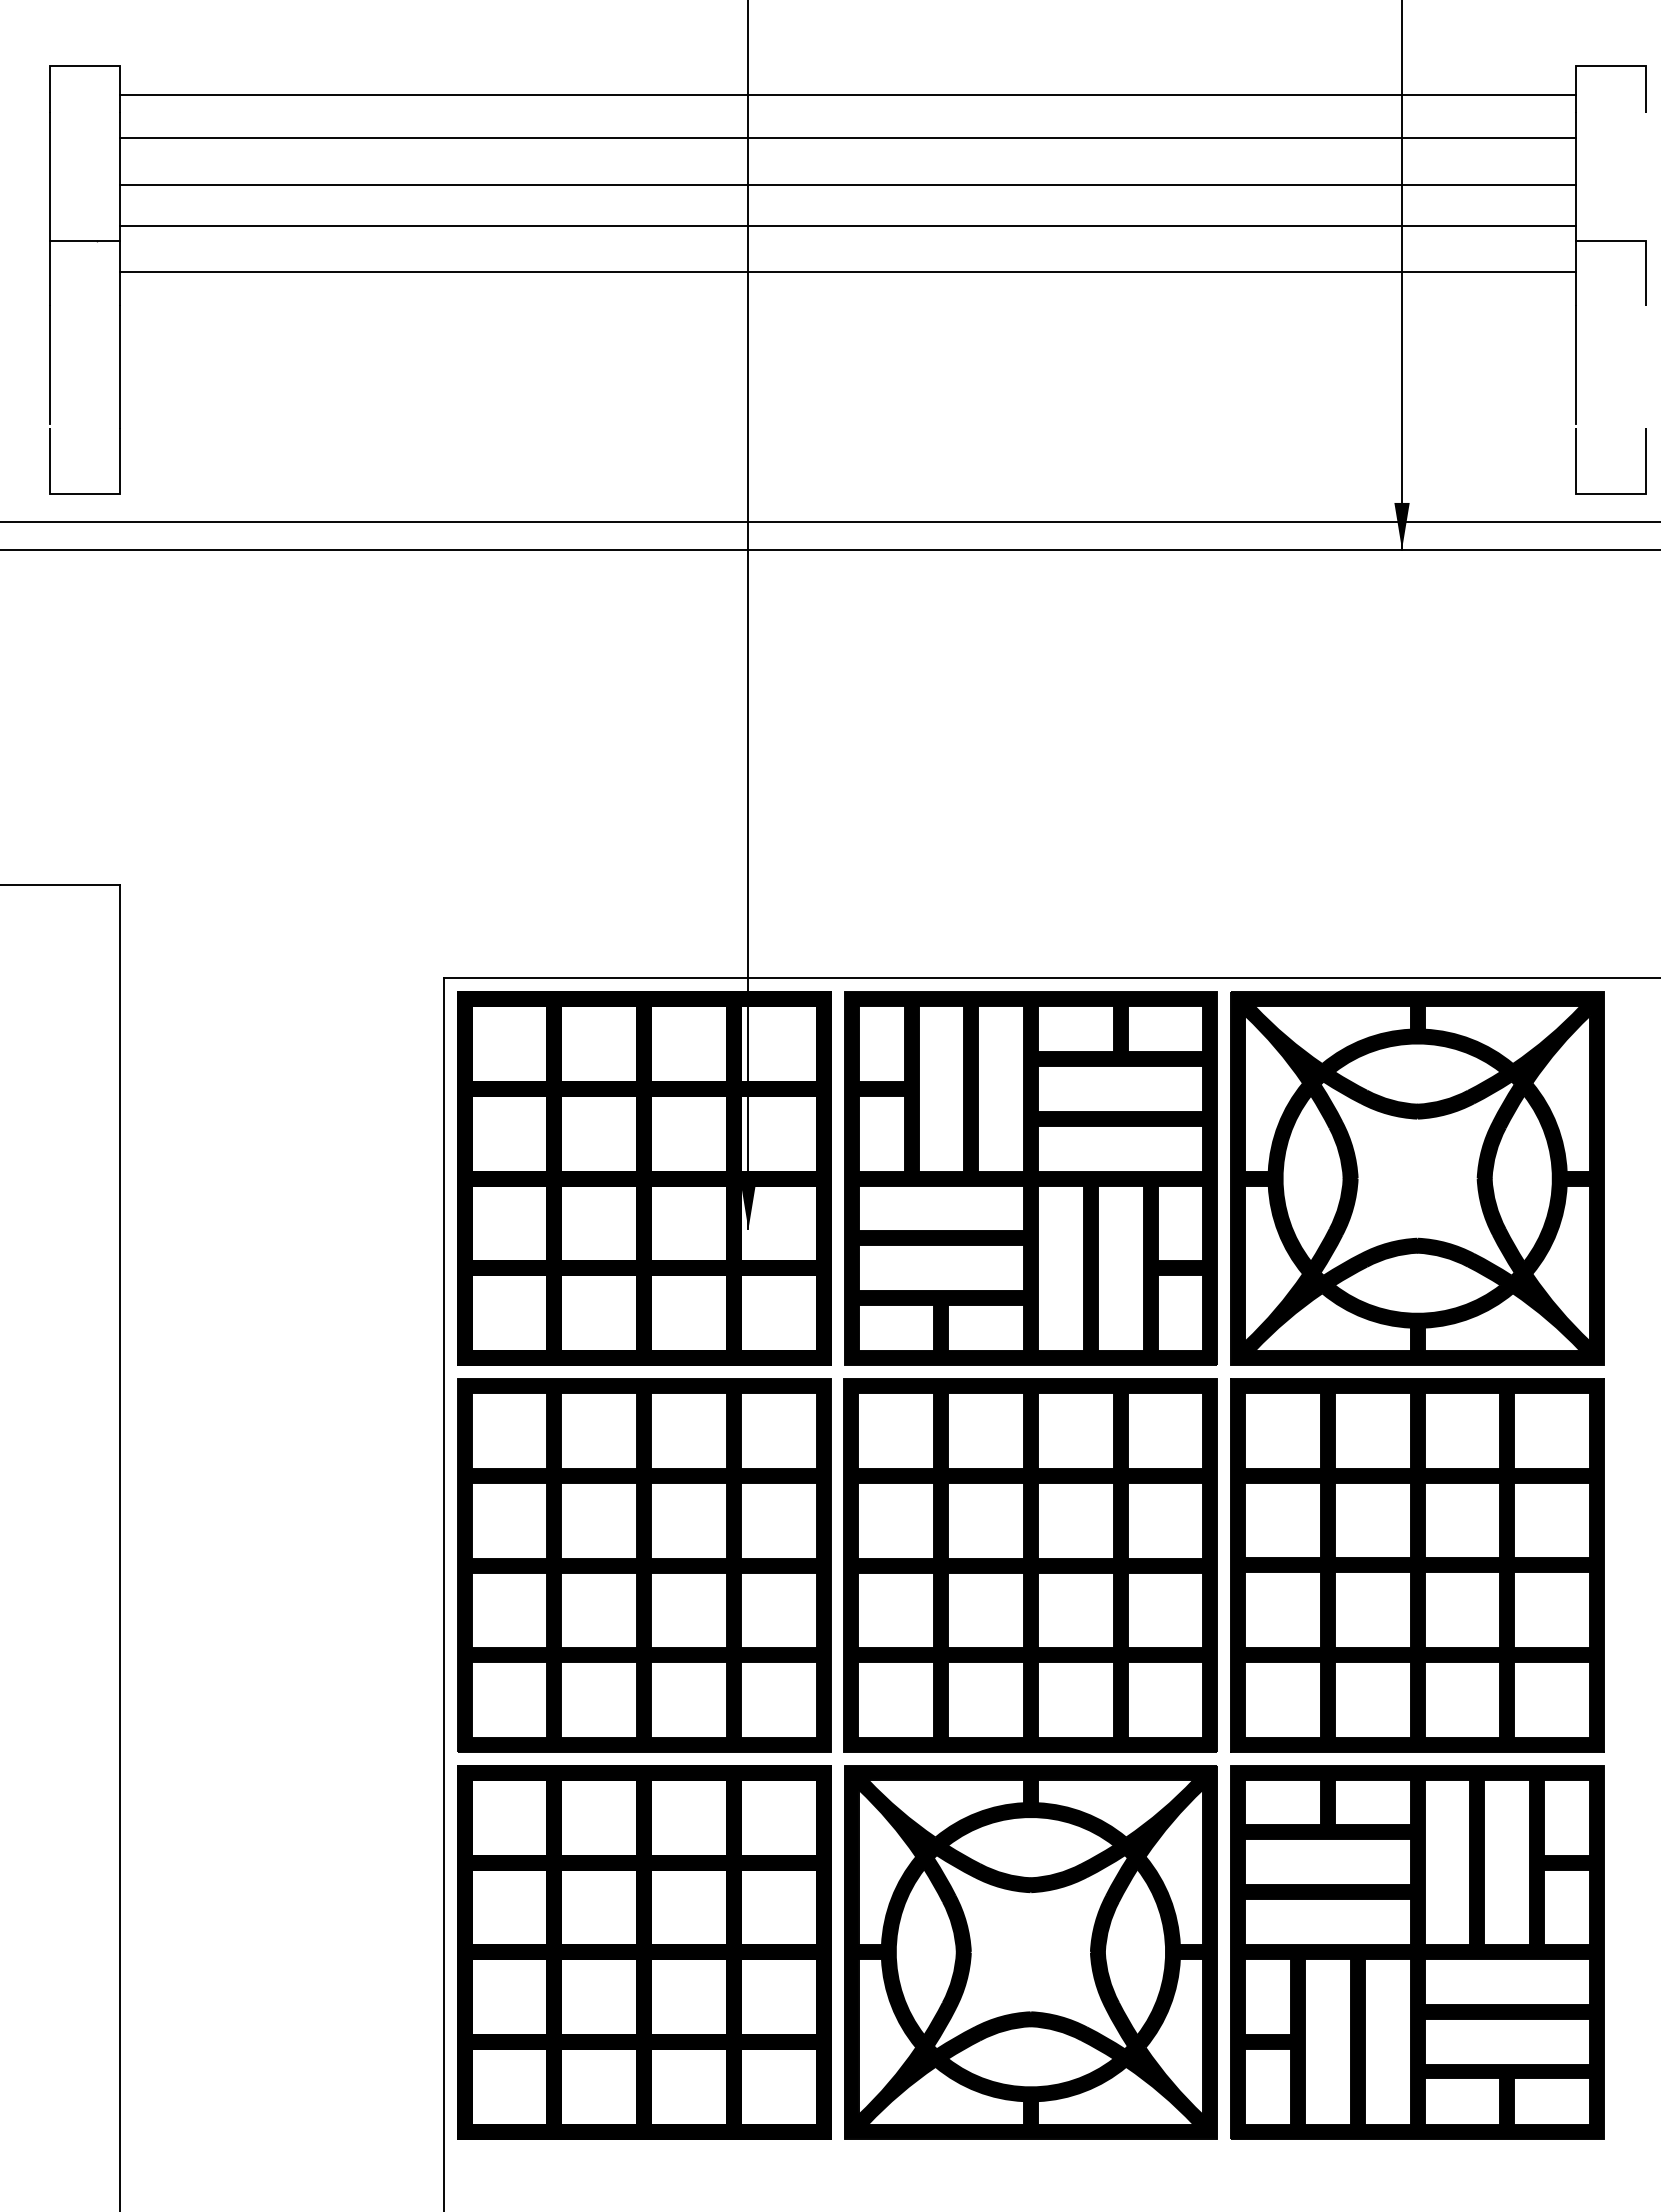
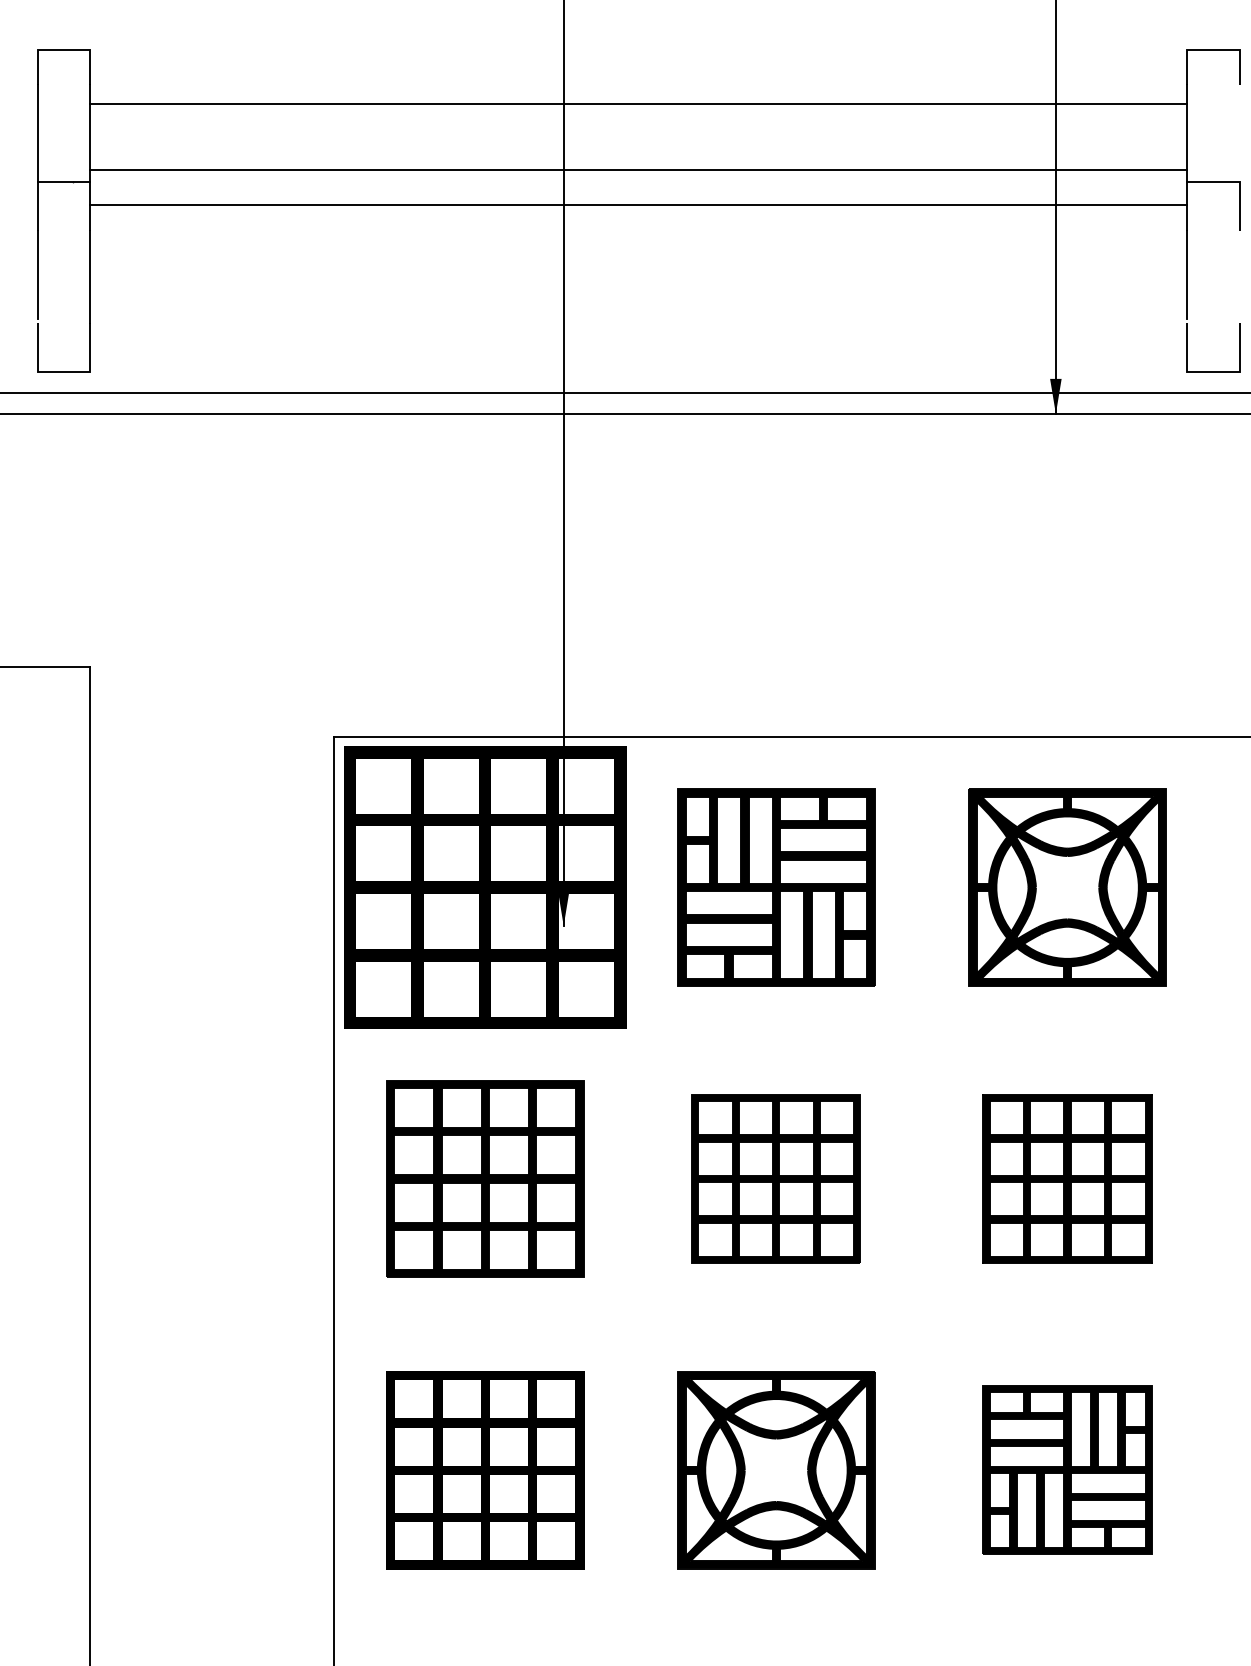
line: (847, 95) -> (638, 72), removed
line: (847, 184) -> (638, 139), removed
part: (1030, 1178) -> (776, 887), size x0.7
part: (1417, 1178) -> (1067, 887), size x0.7
part: (644, 1565) -> (485, 1179), size x0.7
part: (1030, 1565) -> (776, 1179), size x0.6
part: (1417, 1565) -> (1067, 1179), size x0.6
part: (644, 1952) -> (485, 1470), size x0.7
part: (1030, 1952) -> (776, 1470), size x0.7
part: (1417, 1952) -> (1067, 1470), size x0.6

